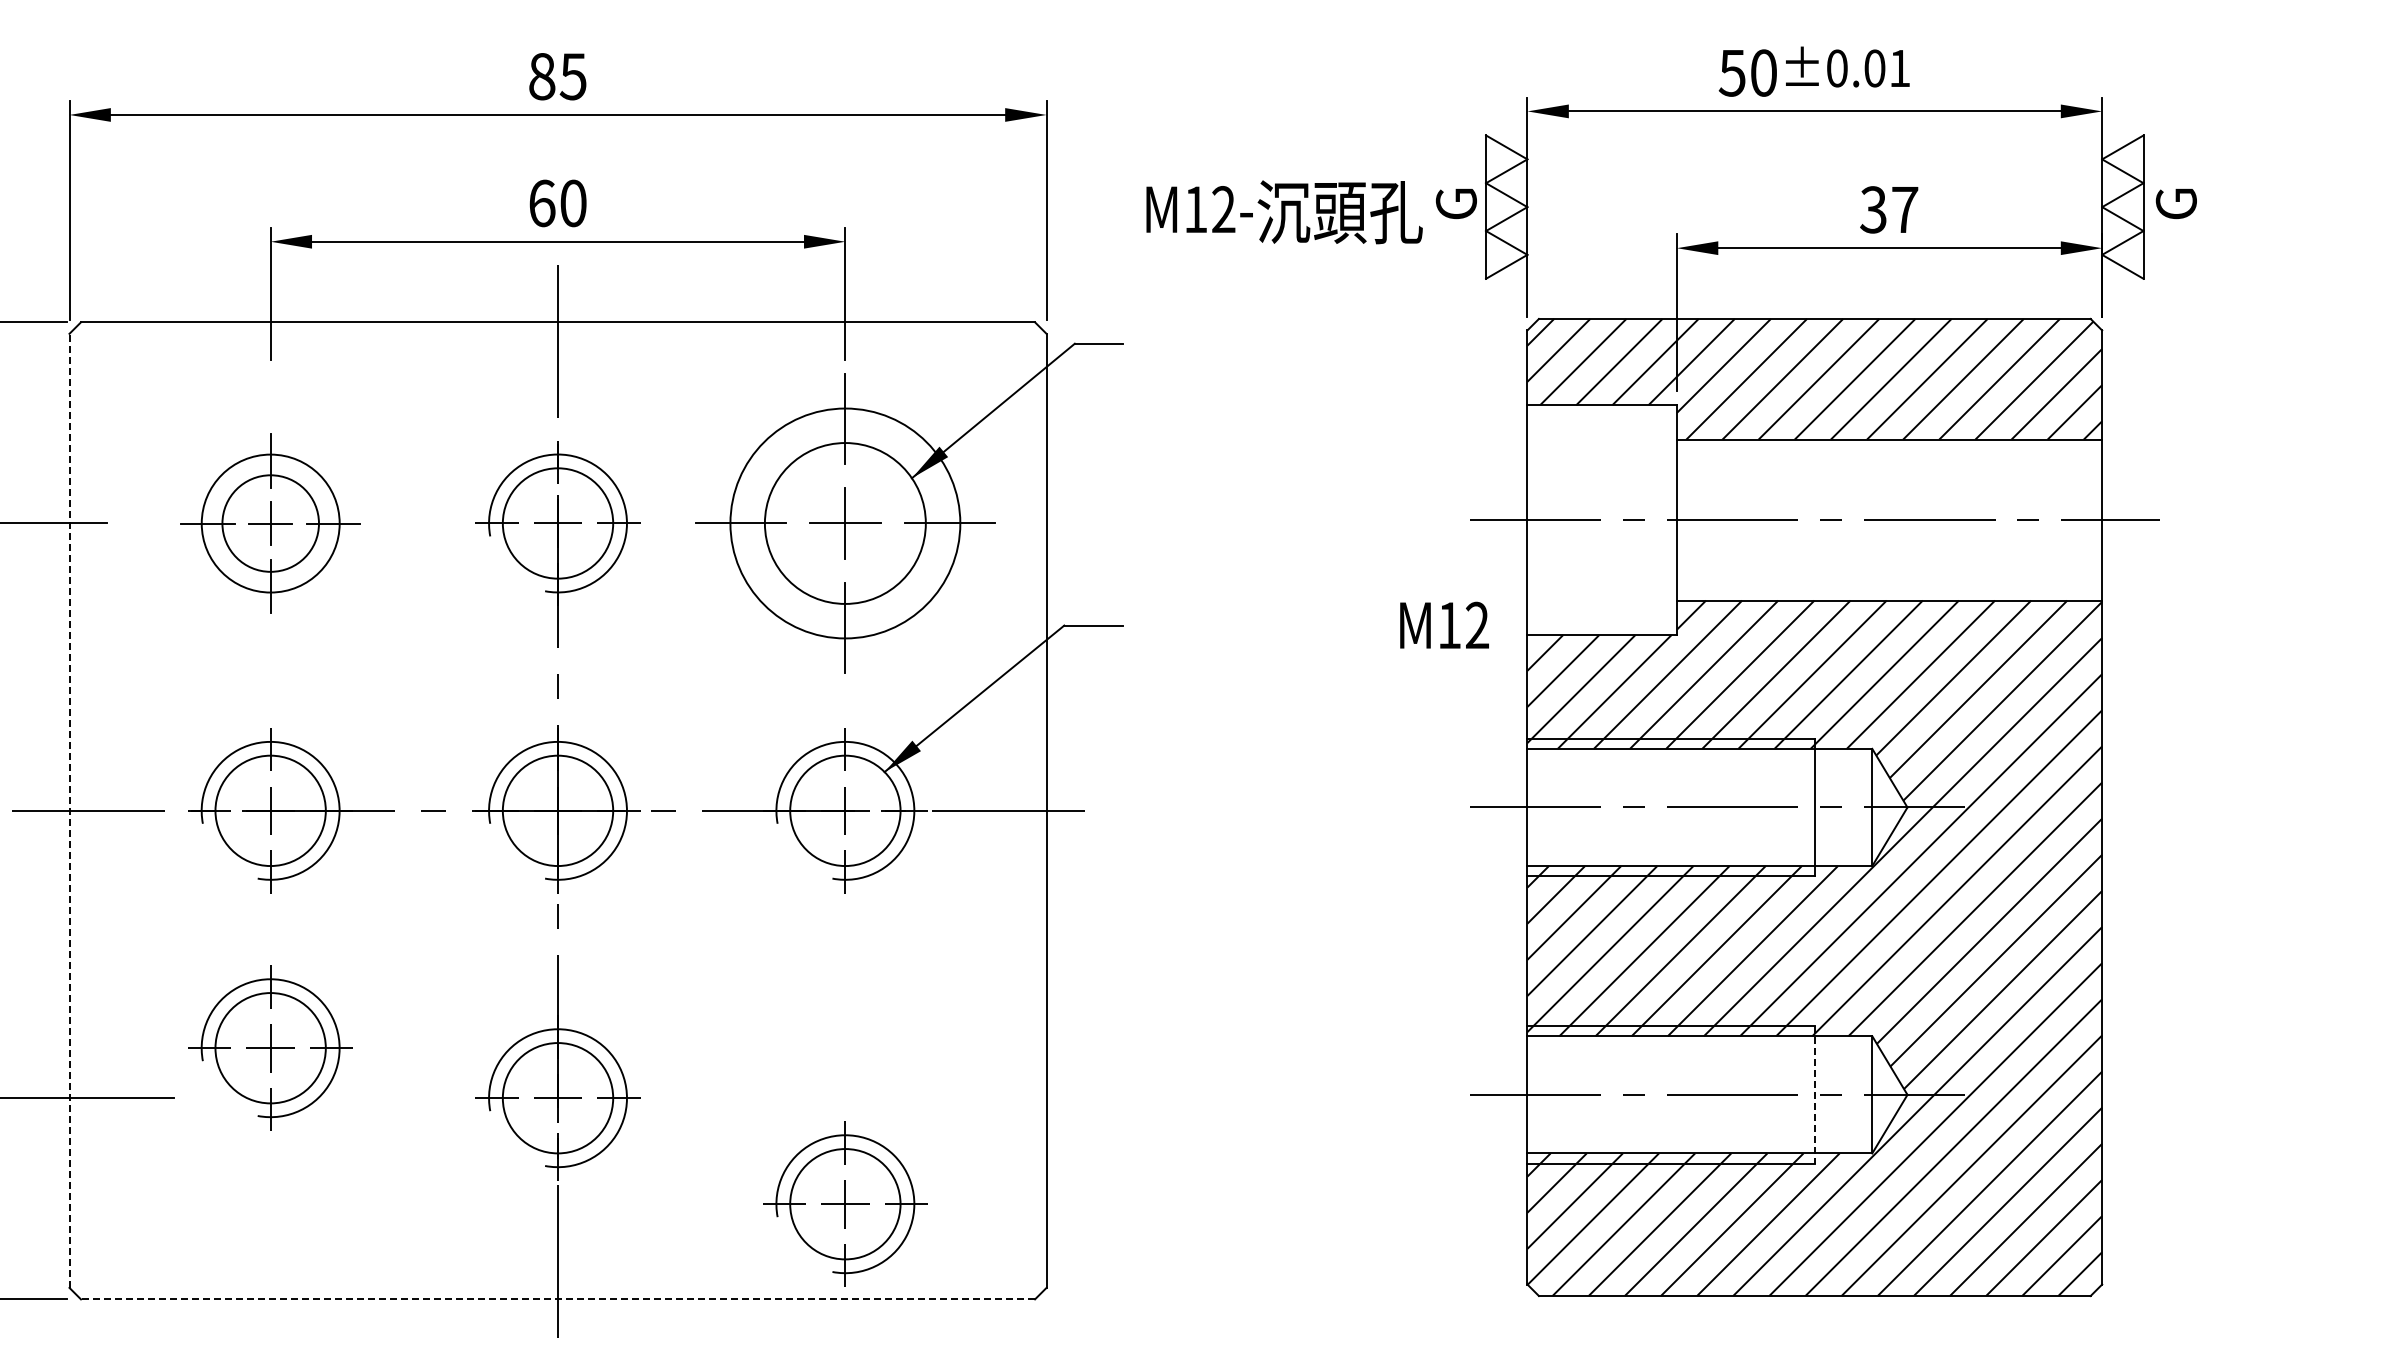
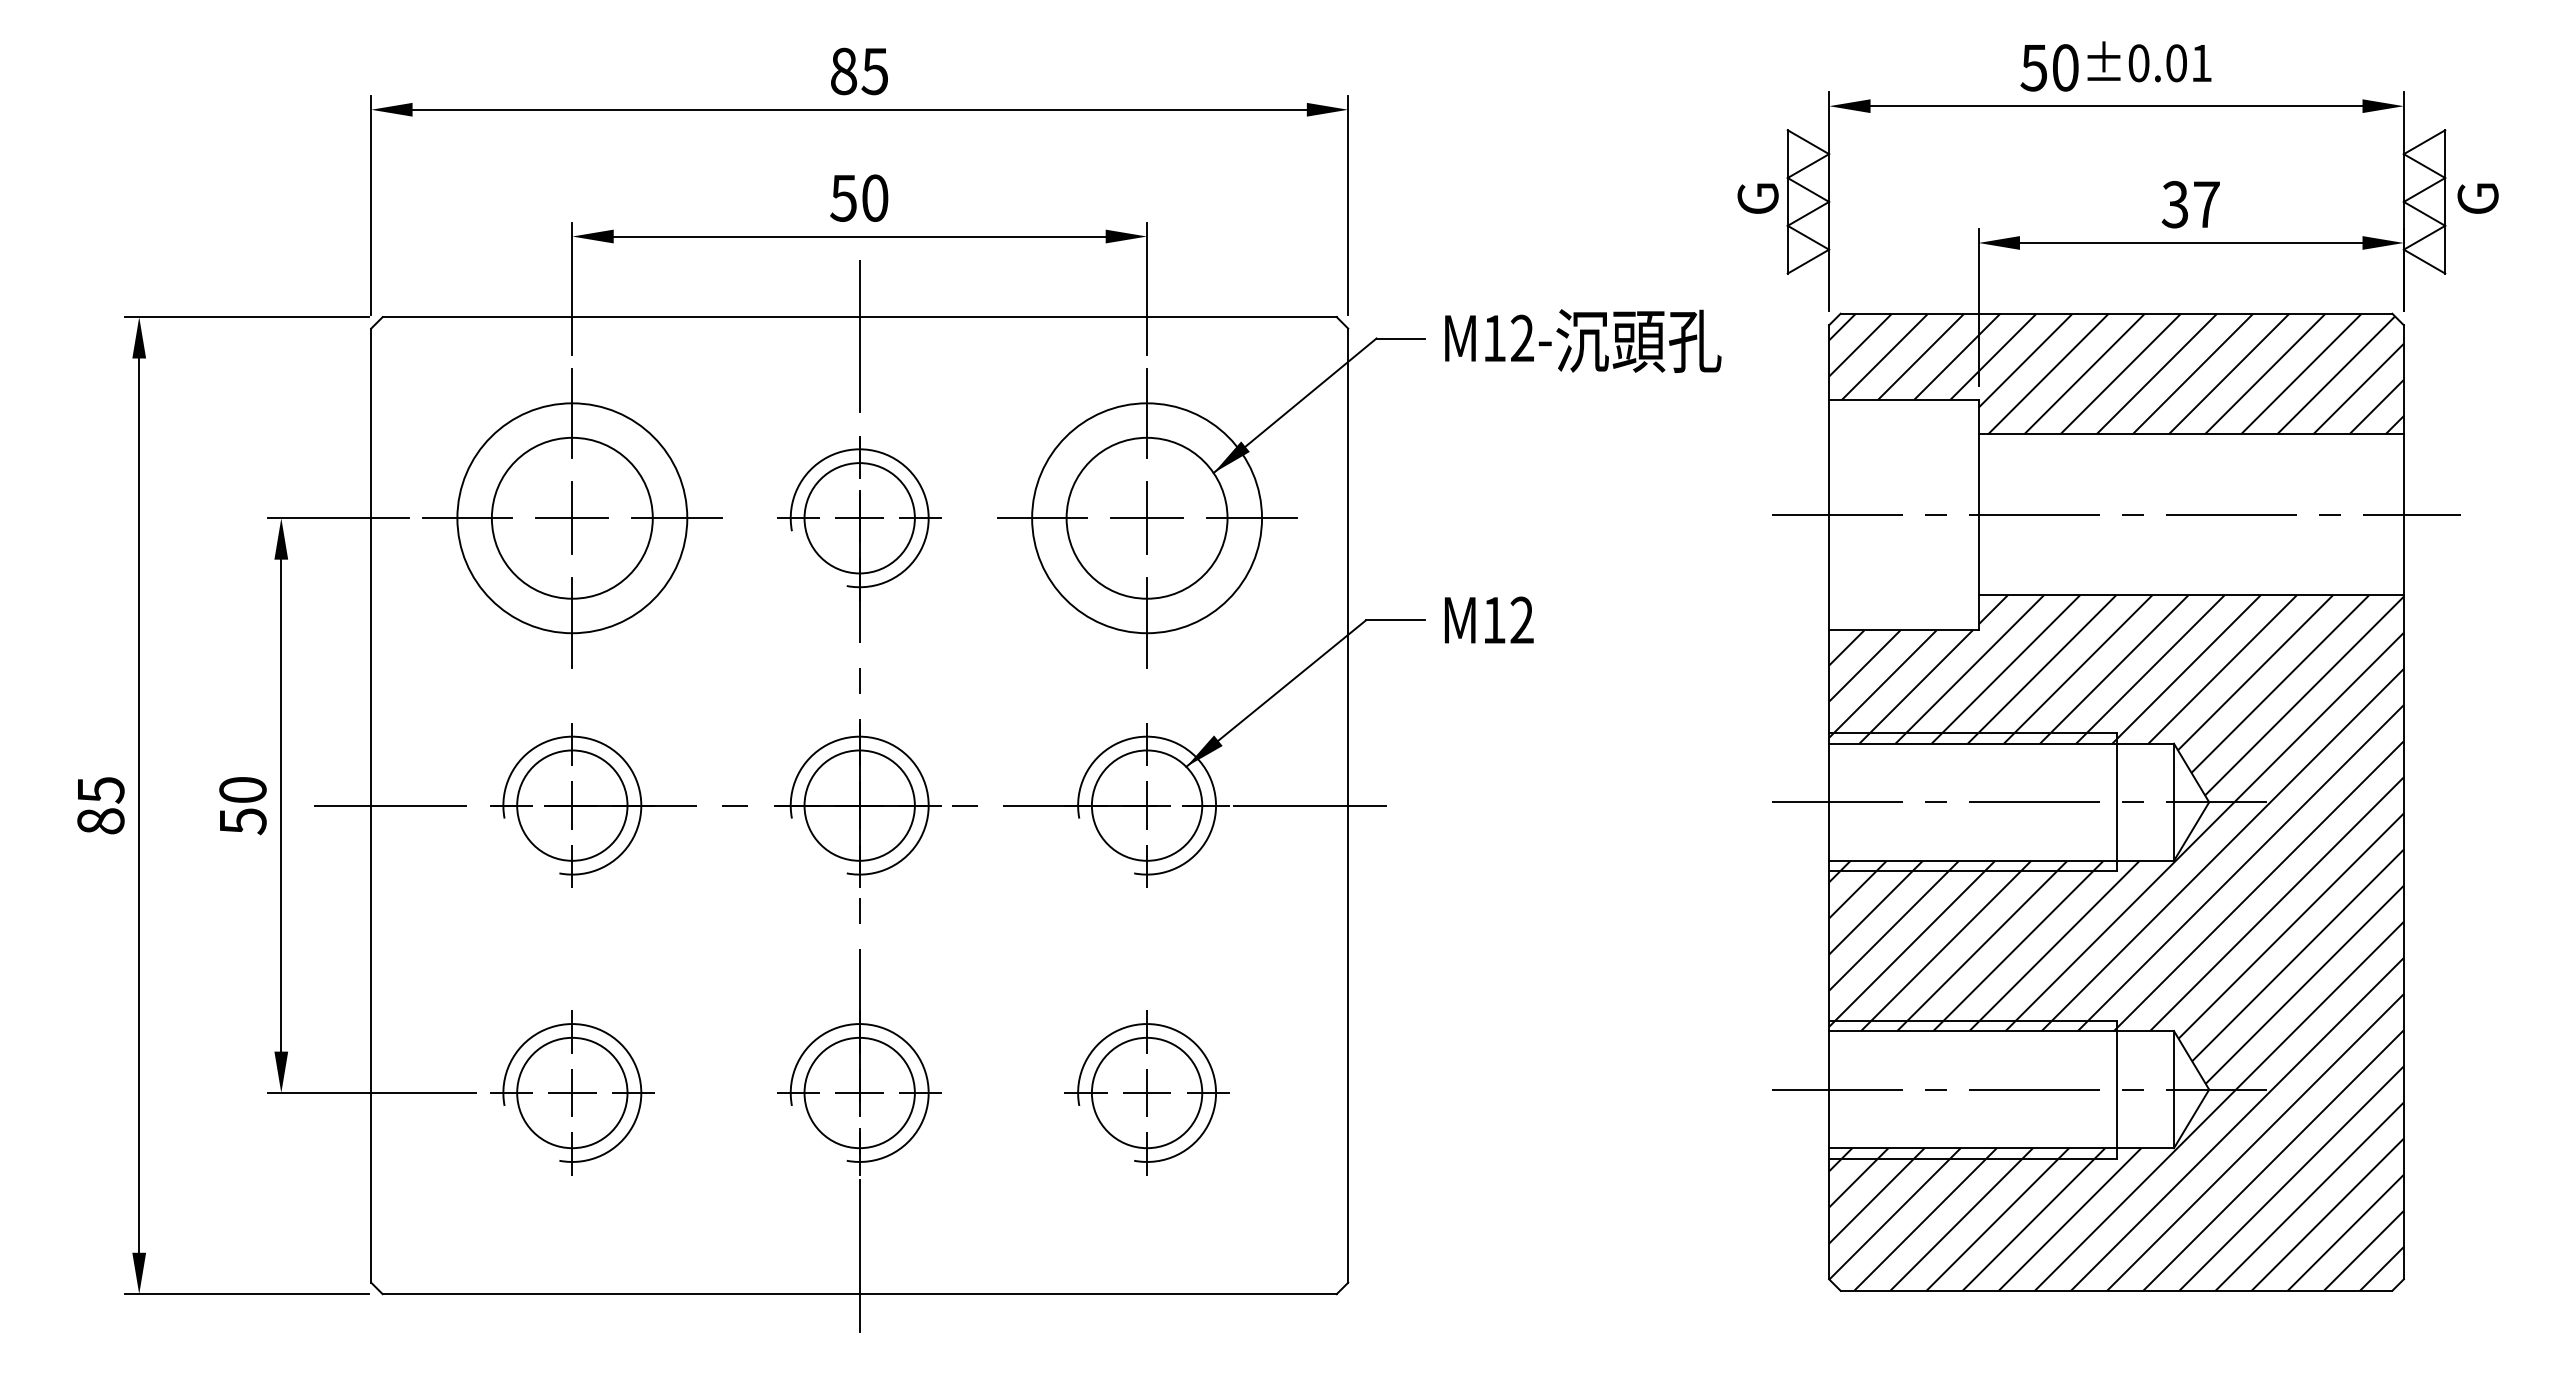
text: (541, 202) -> (843, 197), 60 -> 50
text: (1284, 211) -> (1583, 340), moved
part: (270, 523) -> (572, 518), size x1.67
text: (1444, 624) -> (1489, 619), moved
line: (69, 810) -> (371, 805), dashed -> solid
part: (270, 1047) -> (572, 1092), moved
line: (1814, 1094) -> (2116, 1089), dashed -> solid
part: (844, 1203) -> (1146, 1092), moved
line: (557, 1299) -> (859, 1294), dashed -> solid

